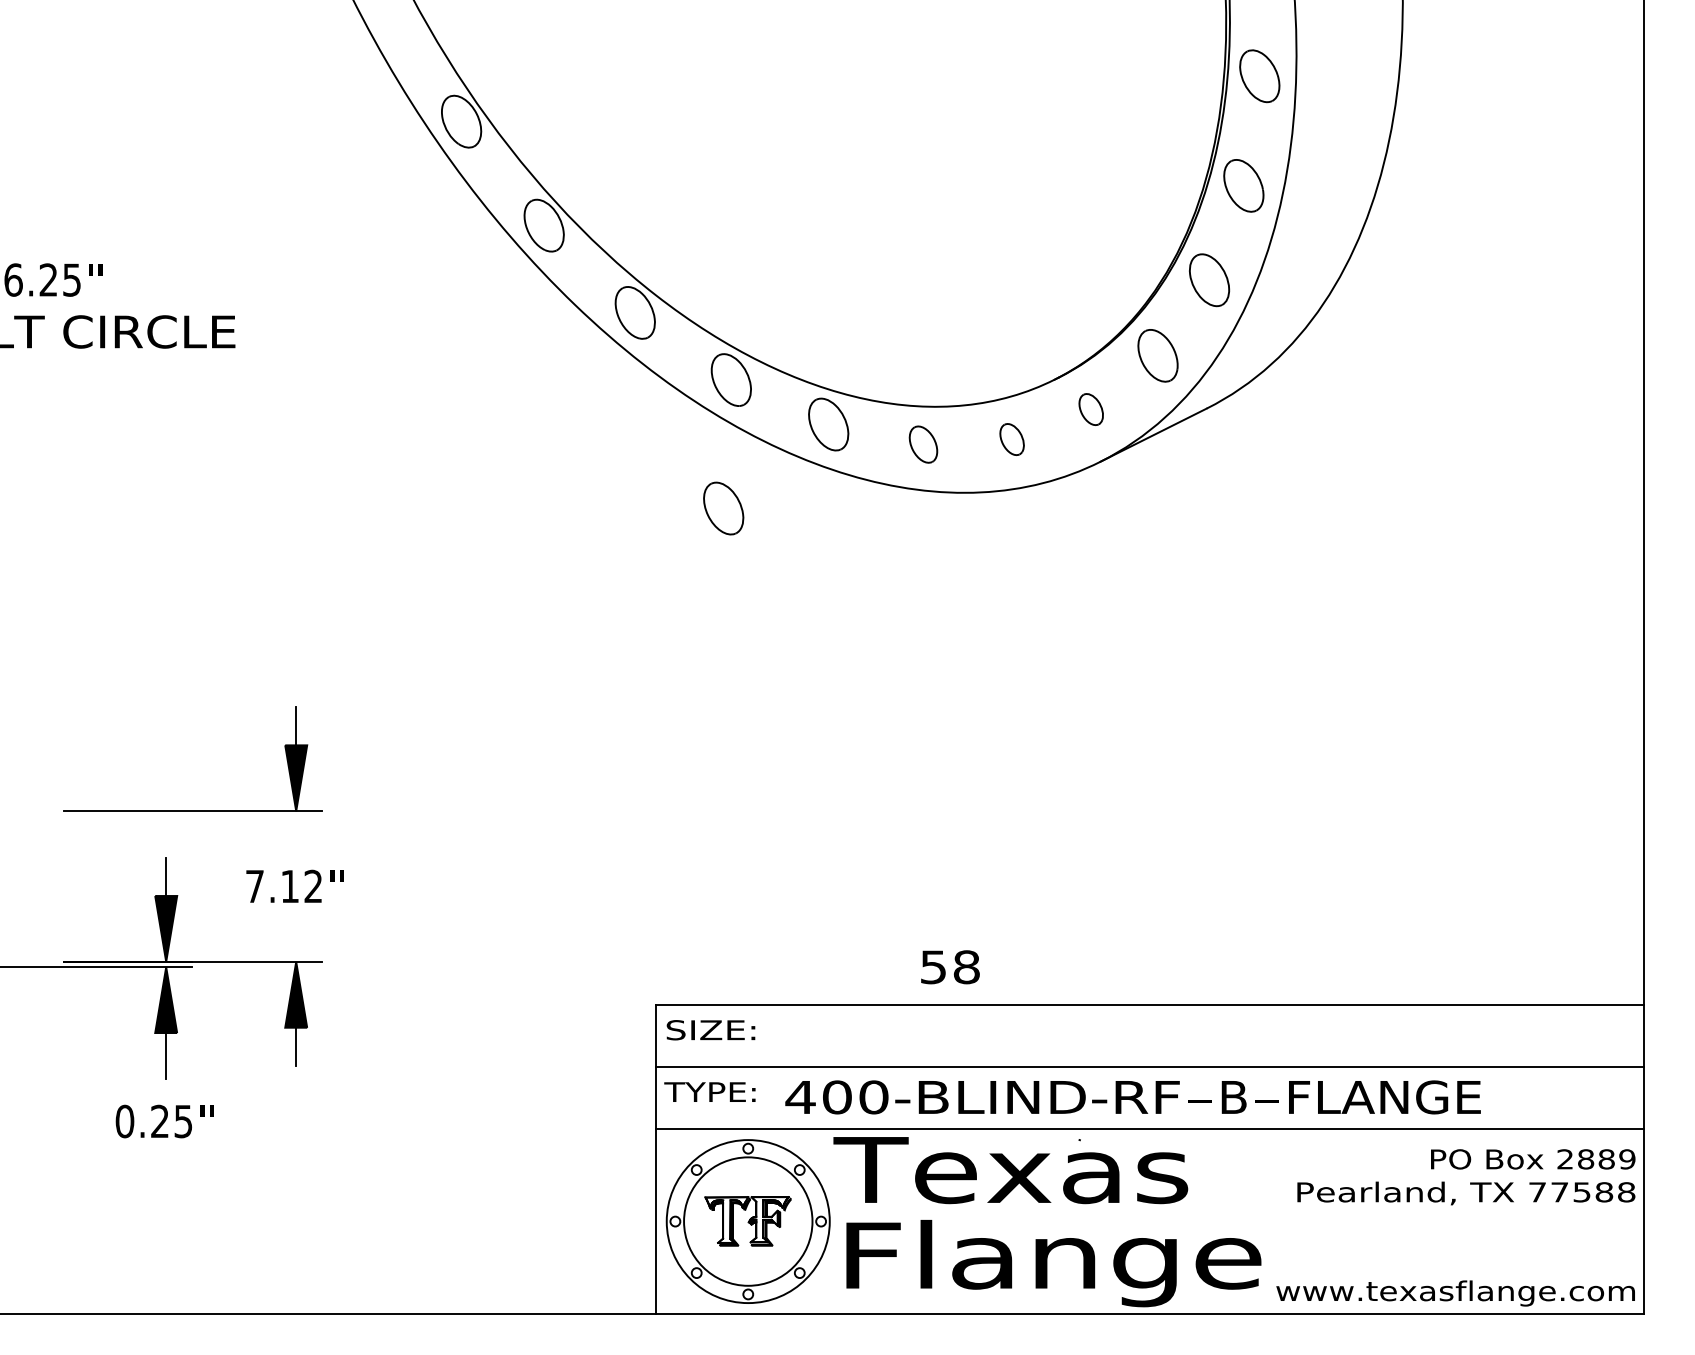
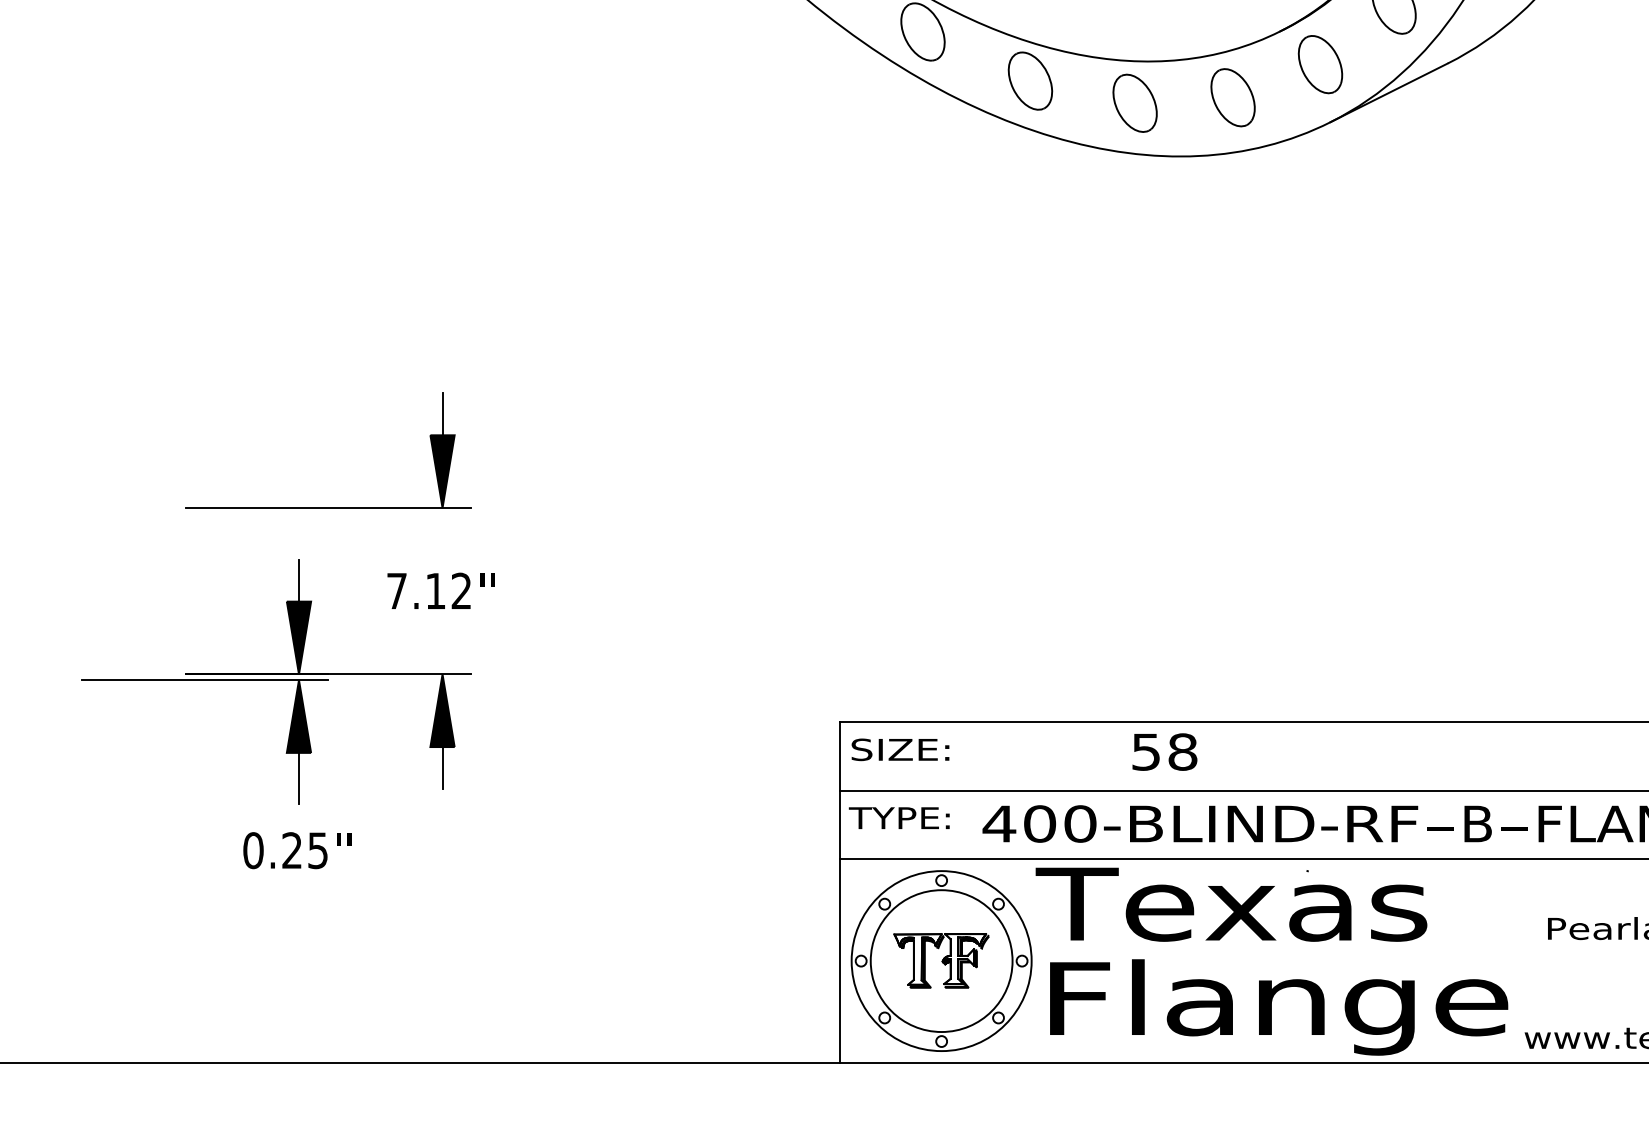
part: (1090, 409) -> (1319, 64), size x1.67
part: (1011, 439) -> (1232, 97), size x1.67
part: (923, 444) -> (1135, 103), size x1.43
part: (723, 508) -> (914, 173), removed
text: (950, 967) -> (1164, 752), moved

